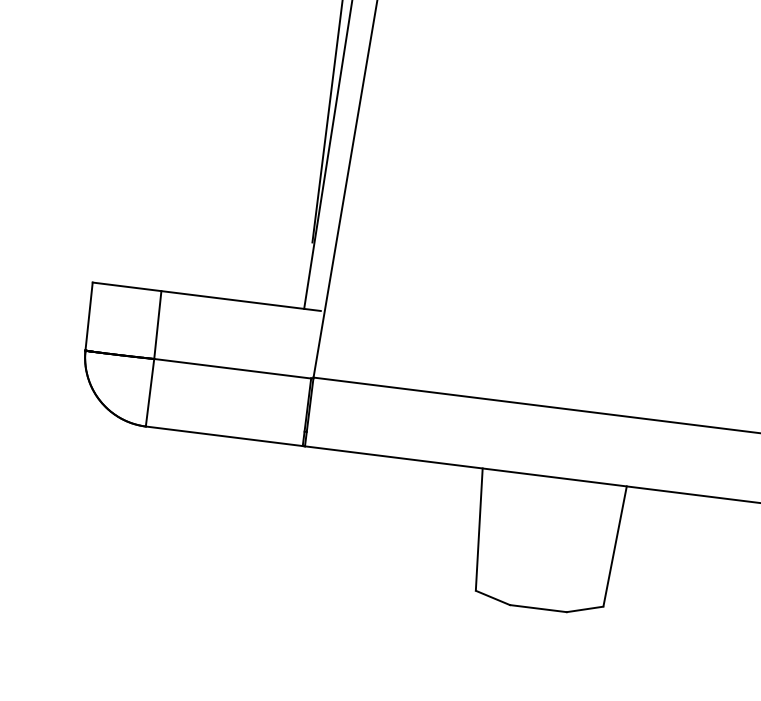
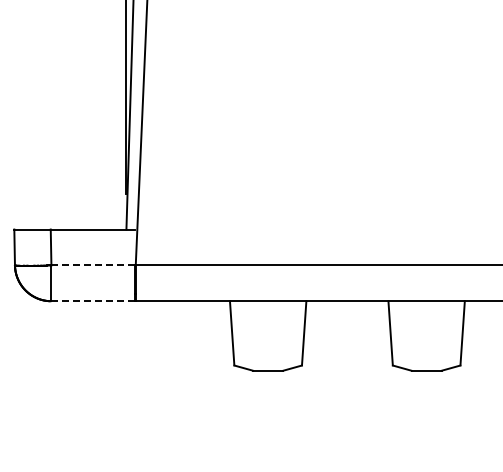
line: (233, 369) -> (93, 265), solid -> dashed
line: (225, 436) -> (93, 301), solid -> dashed

